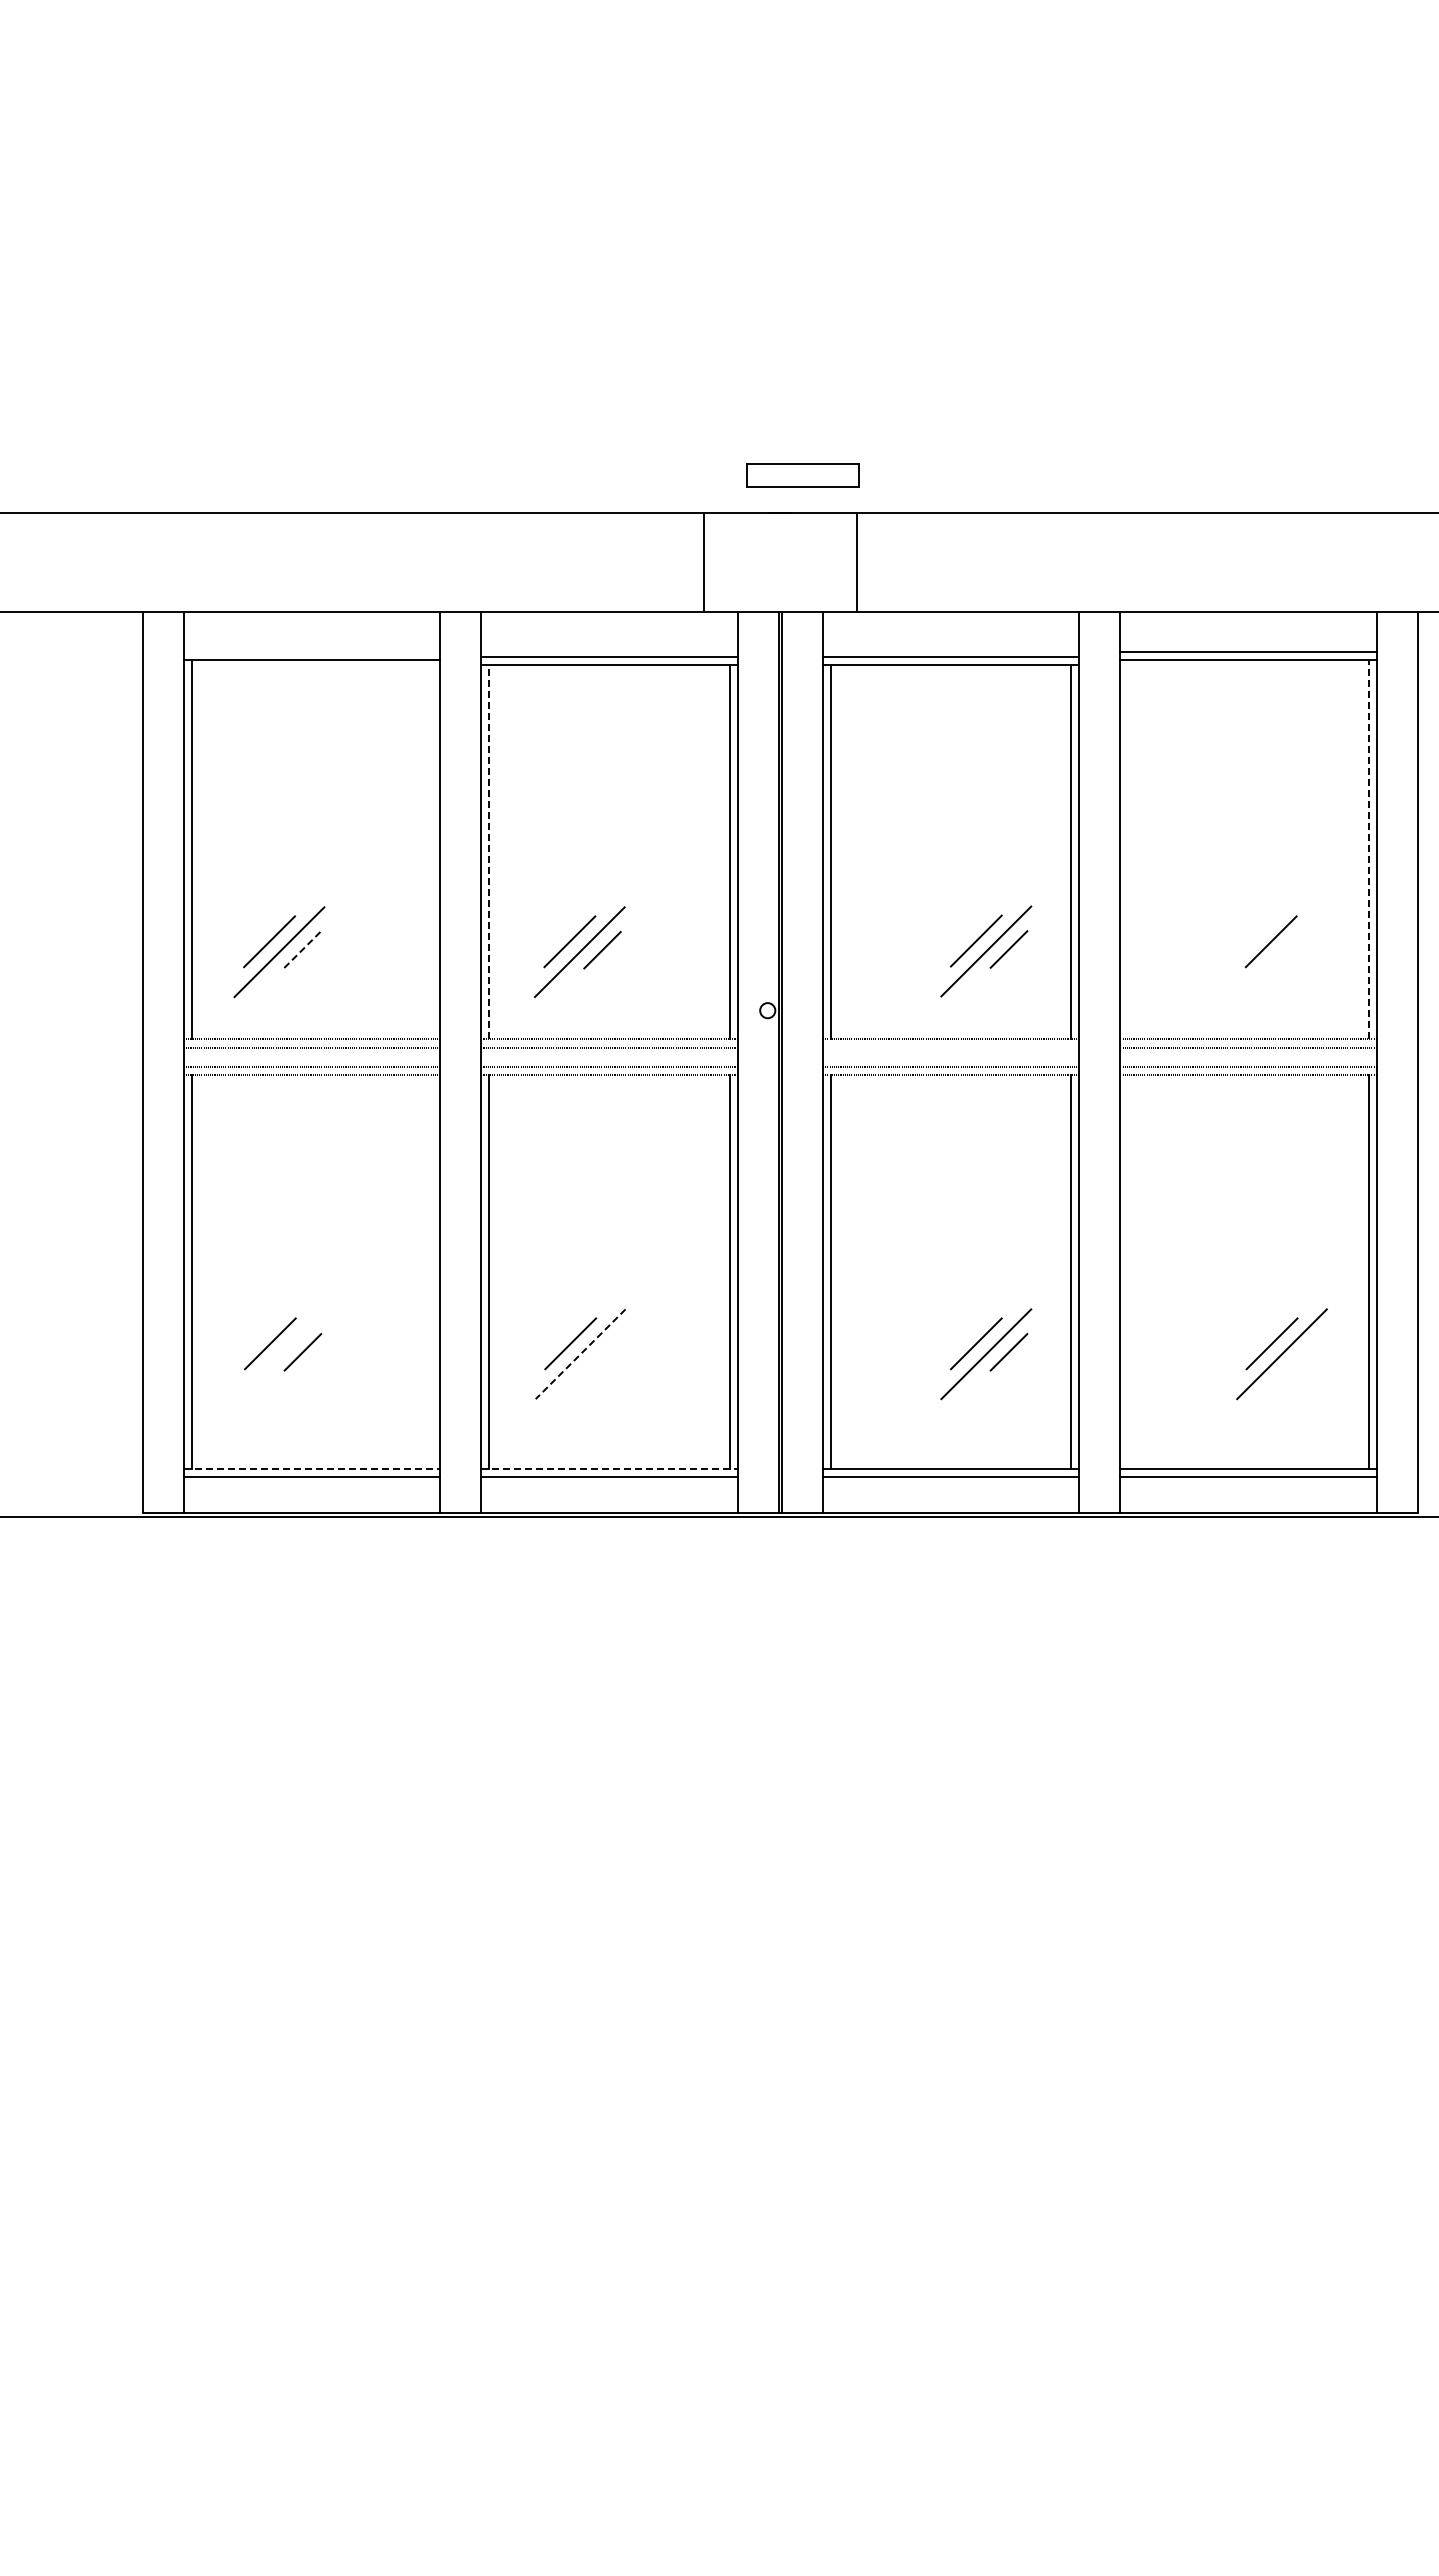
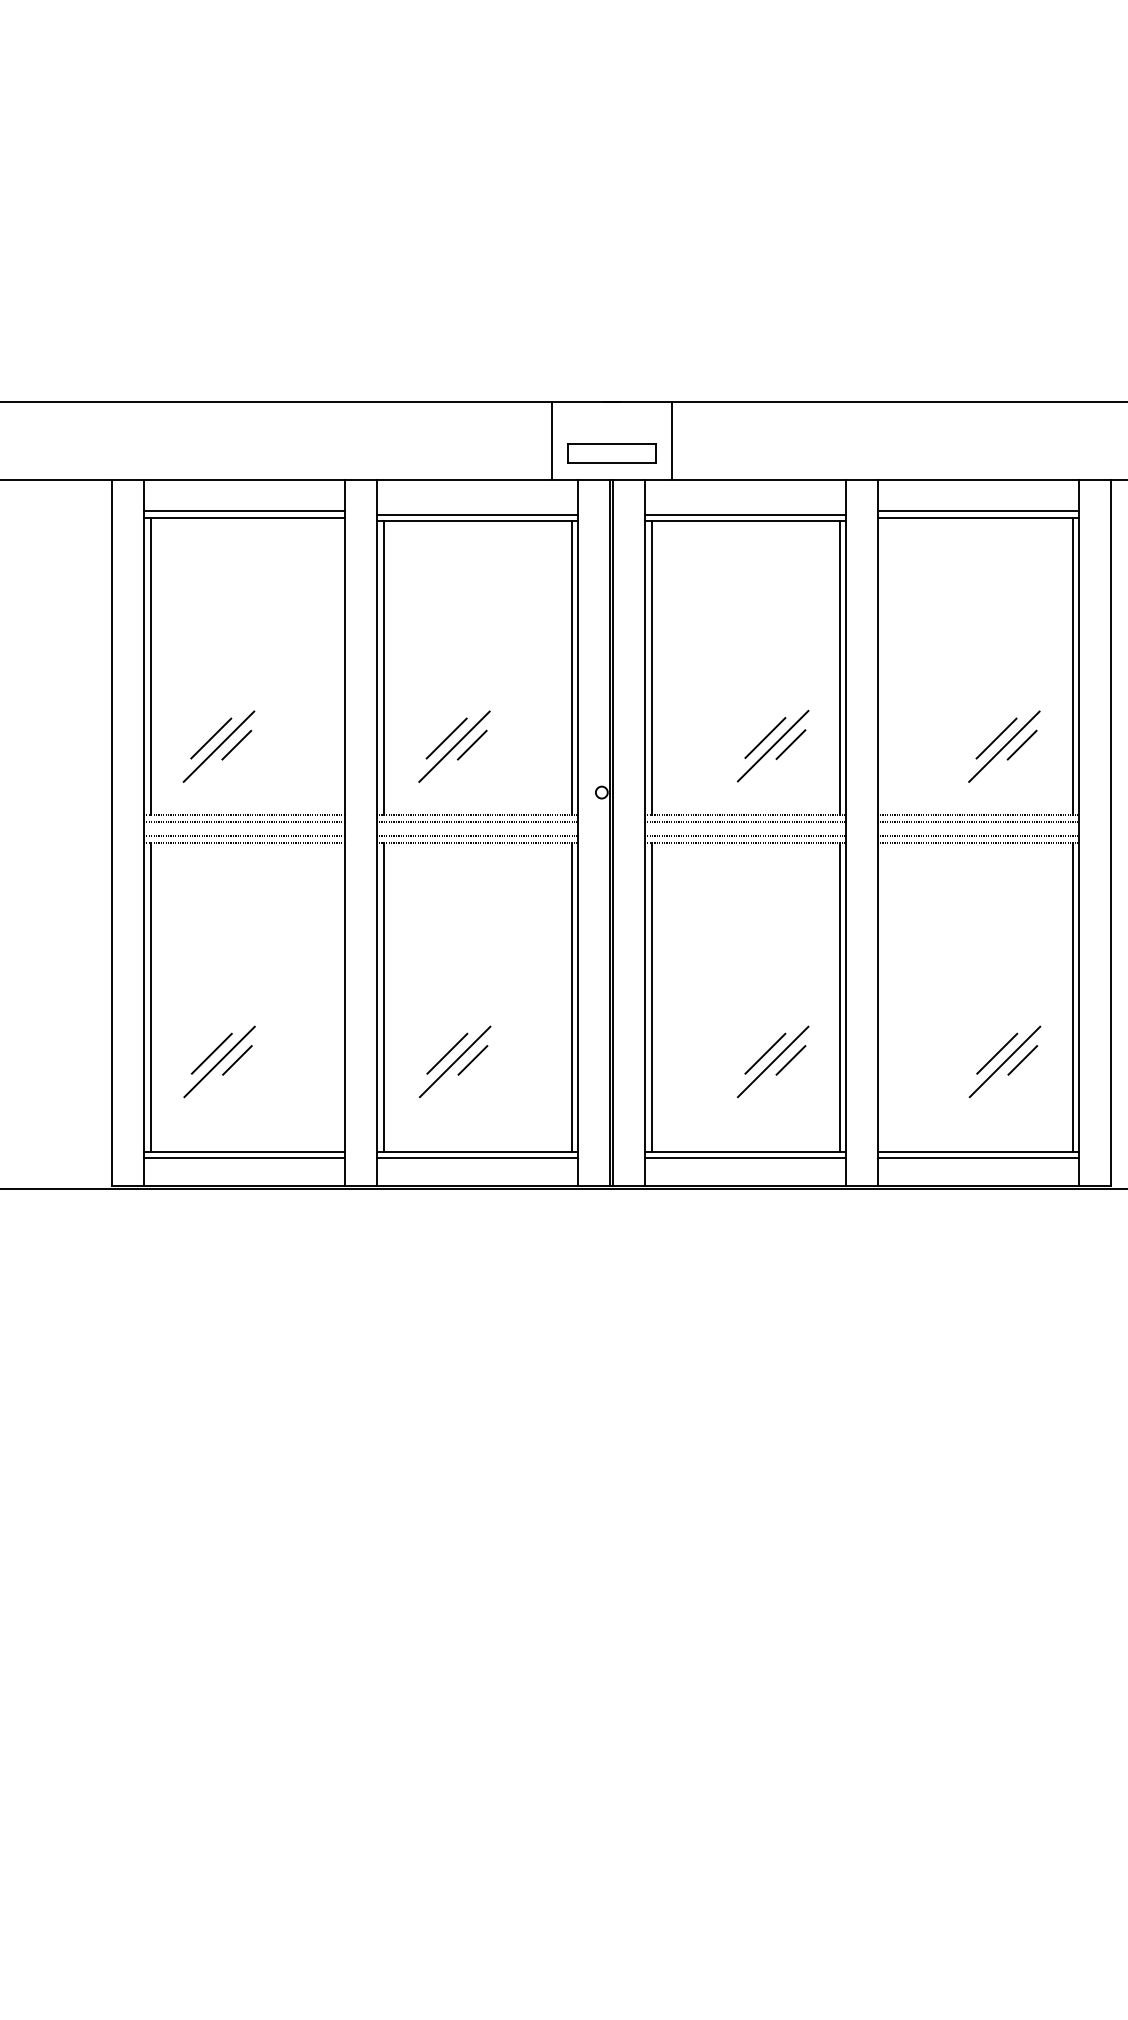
part: (802, 475) -> (611, 453), moved
line: (311, 652) -> (244, 511), added
line: (1368, 849) -> (1072, 666), dashed -> solid
line: (489, 851) -> (383, 667), dashed -> solid
line: (302, 950) -> (237, 745), dashed -> solid
line: (1303, 950) -> (1021, 745), added
line: (1281, 952) -> (1004, 746), added
line: (950, 1047) -> (745, 821), added
line: (603, 1352) -> (473, 1060), added
line: (1304, 1352) -> (1022, 1060), added
line: (280, 1354) -> (219, 1062), added
line: (580, 1354) -> (455, 1062), dashed -> solid
line: (312, 1469) -> (244, 1152), dashed -> solid
line: (610, 1469) -> (478, 1152), dashed -> solid

